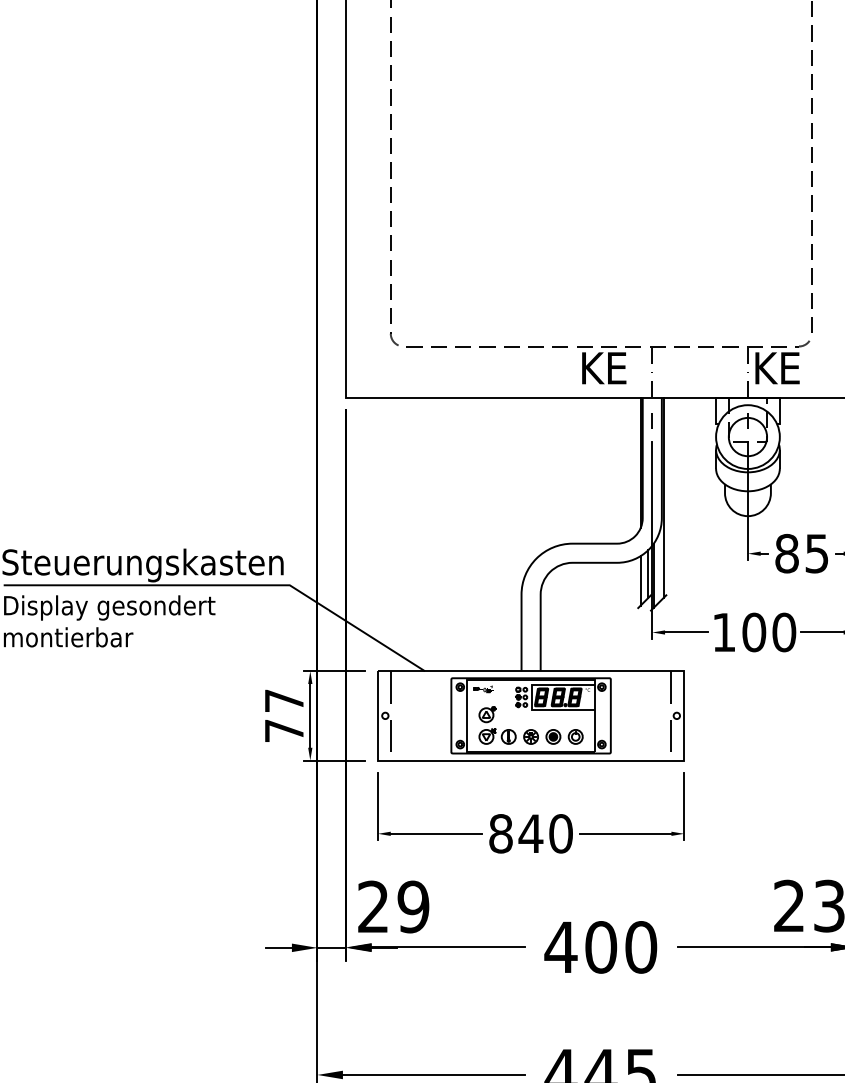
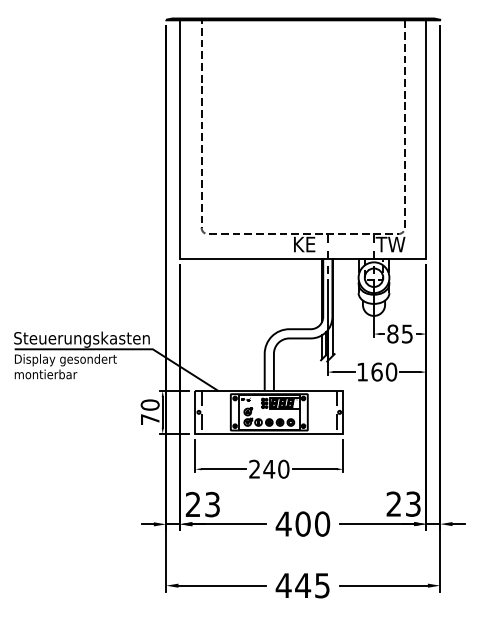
text: (782, 368) -> (390, 244), KE -> TW
text: (753, 631) -> (376, 371), 100 -> 160
text: (282, 699) -> (149, 404), 77 -> 70
text: (500, 832) -> (254, 468), 840 -> 240
text: (413, 906) -> (212, 504), 29 -> 23

